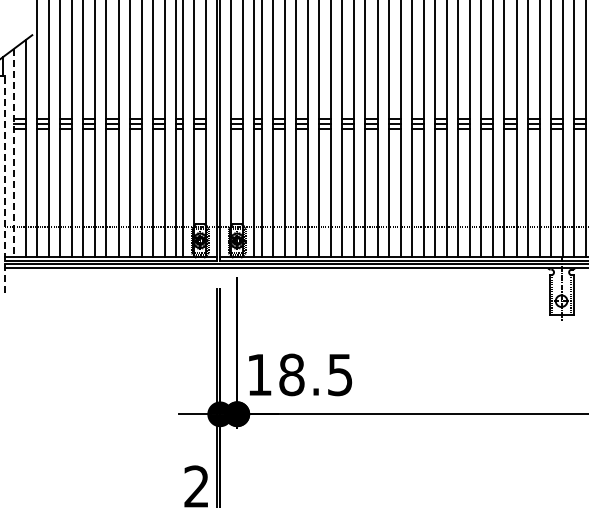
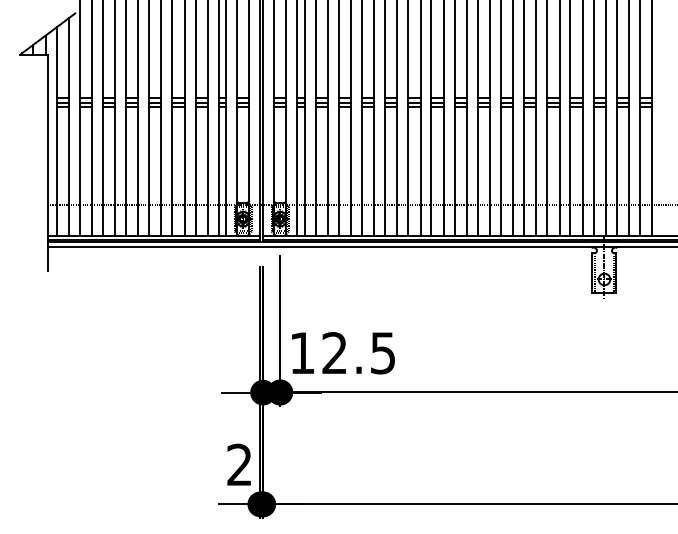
line: (13, 154) -> (56, 132), dashed -> solid
line: (4, 184) -> (47, 162), dashed -> solid
text: (291, 375) -> (334, 353), 18.5 -> 12.5

